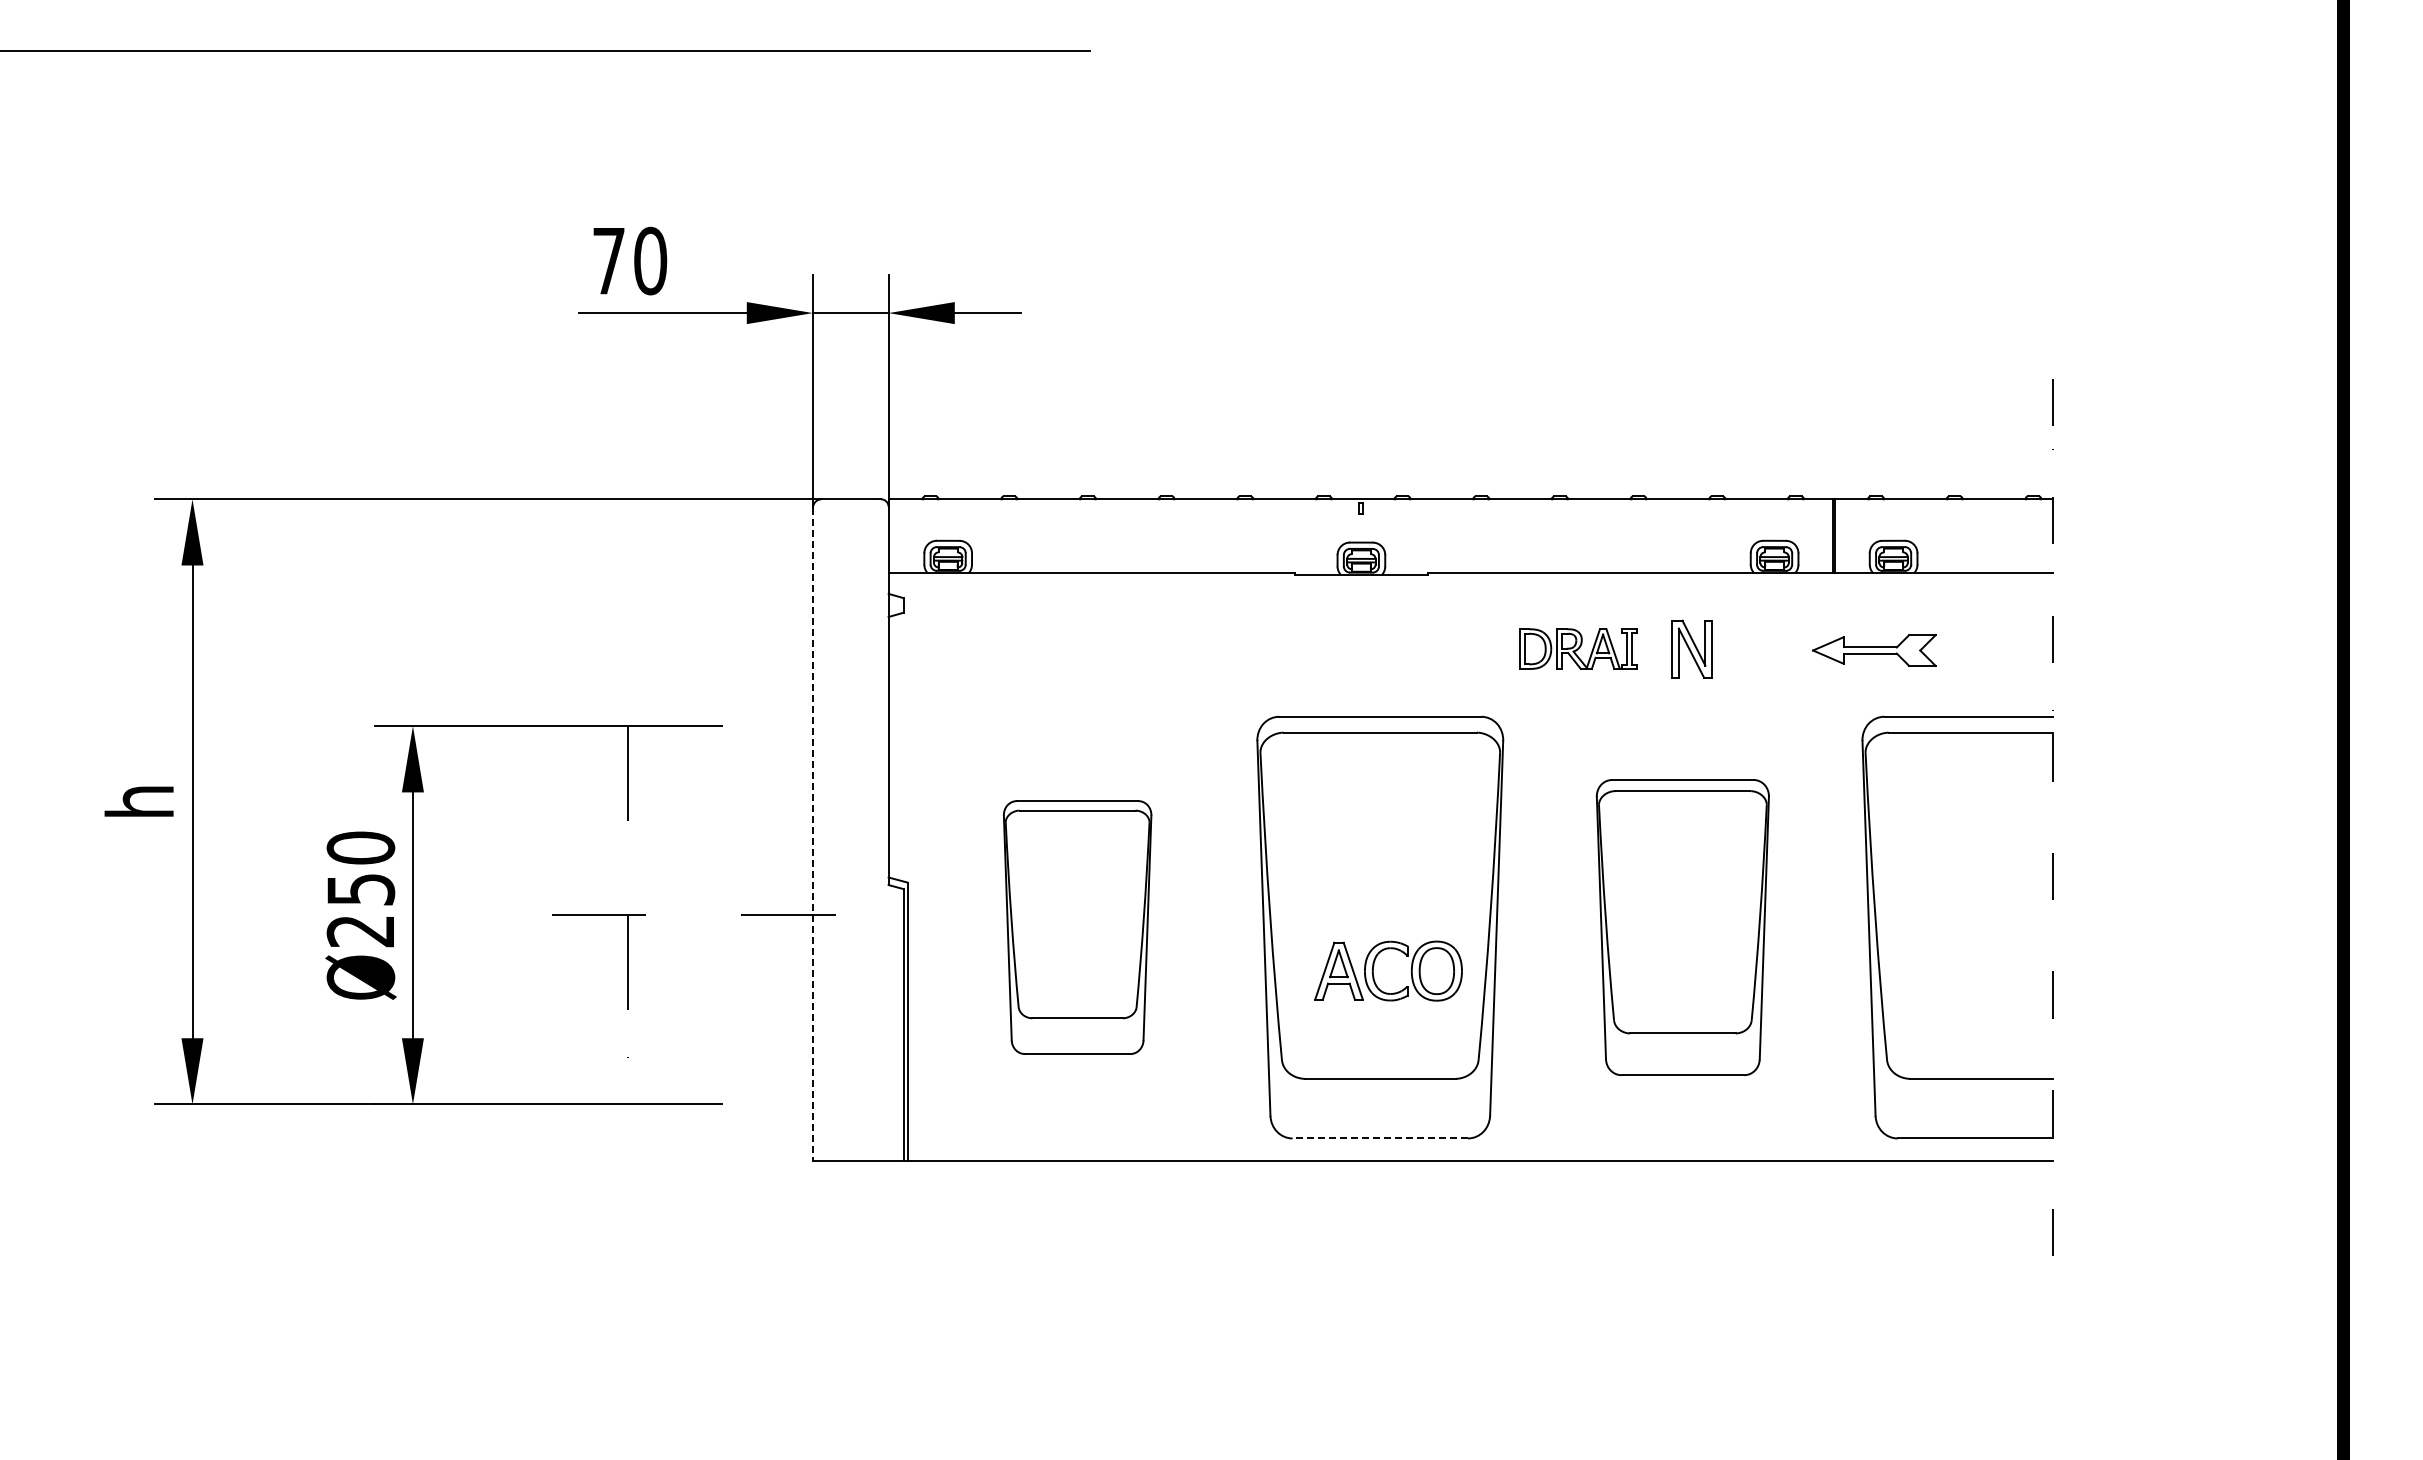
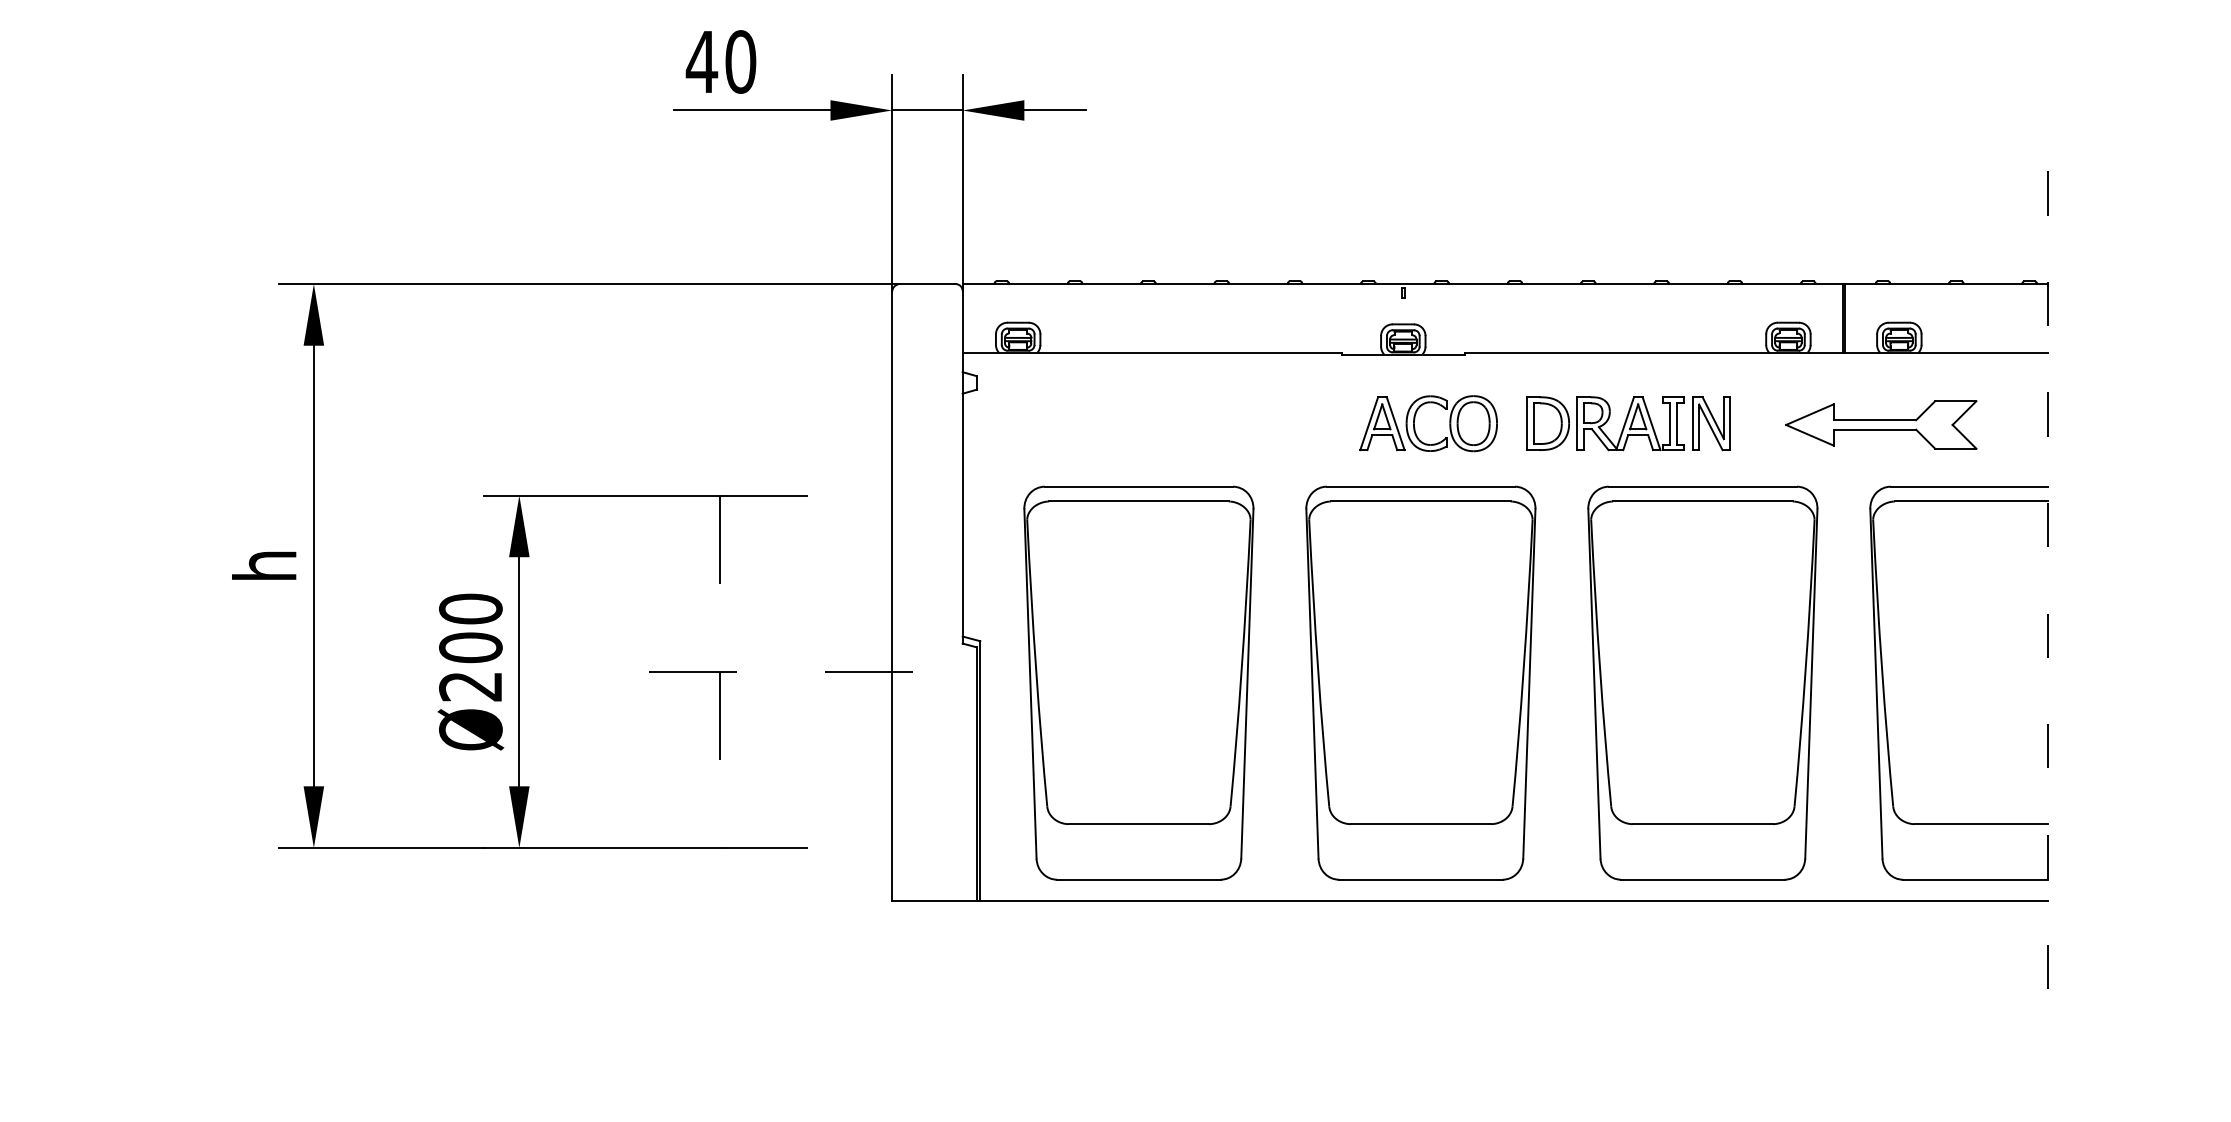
text: (608, 261) -> (701, 62), 70 -> 40
part: (1578, 648) -> (1605, 423), size x1.43
part: (1874, 650) -> (1881, 424), size x1.67
line: (812, 834) -> (891, 596), dashed -> solid
text: (360, 889) -> (470, 647), Ø250 -> Ø200
part: (1077, 927) -> (1138, 683), size x1.67
part: (1682, 927) -> (1702, 683), size x1.43
part: (1374, 965) -> (1415, 418), moved
line: (1380, 1138) -> (1421, 879), dashed -> solid

